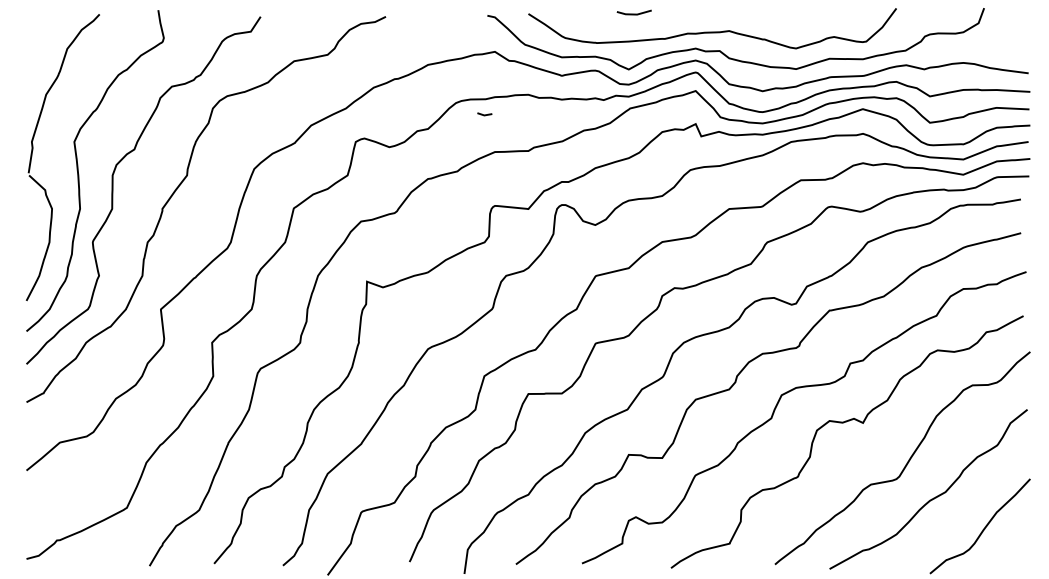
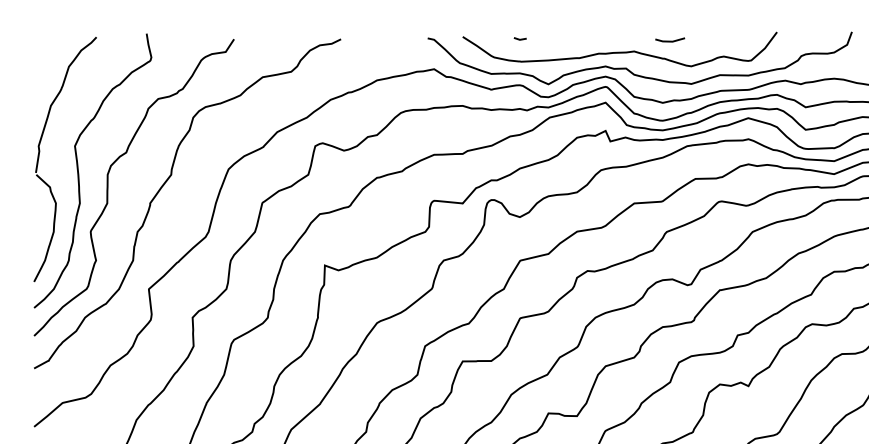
line: (633, 13) -> (669, 40), moved
line: (484, 114) -> (520, 39), moved

